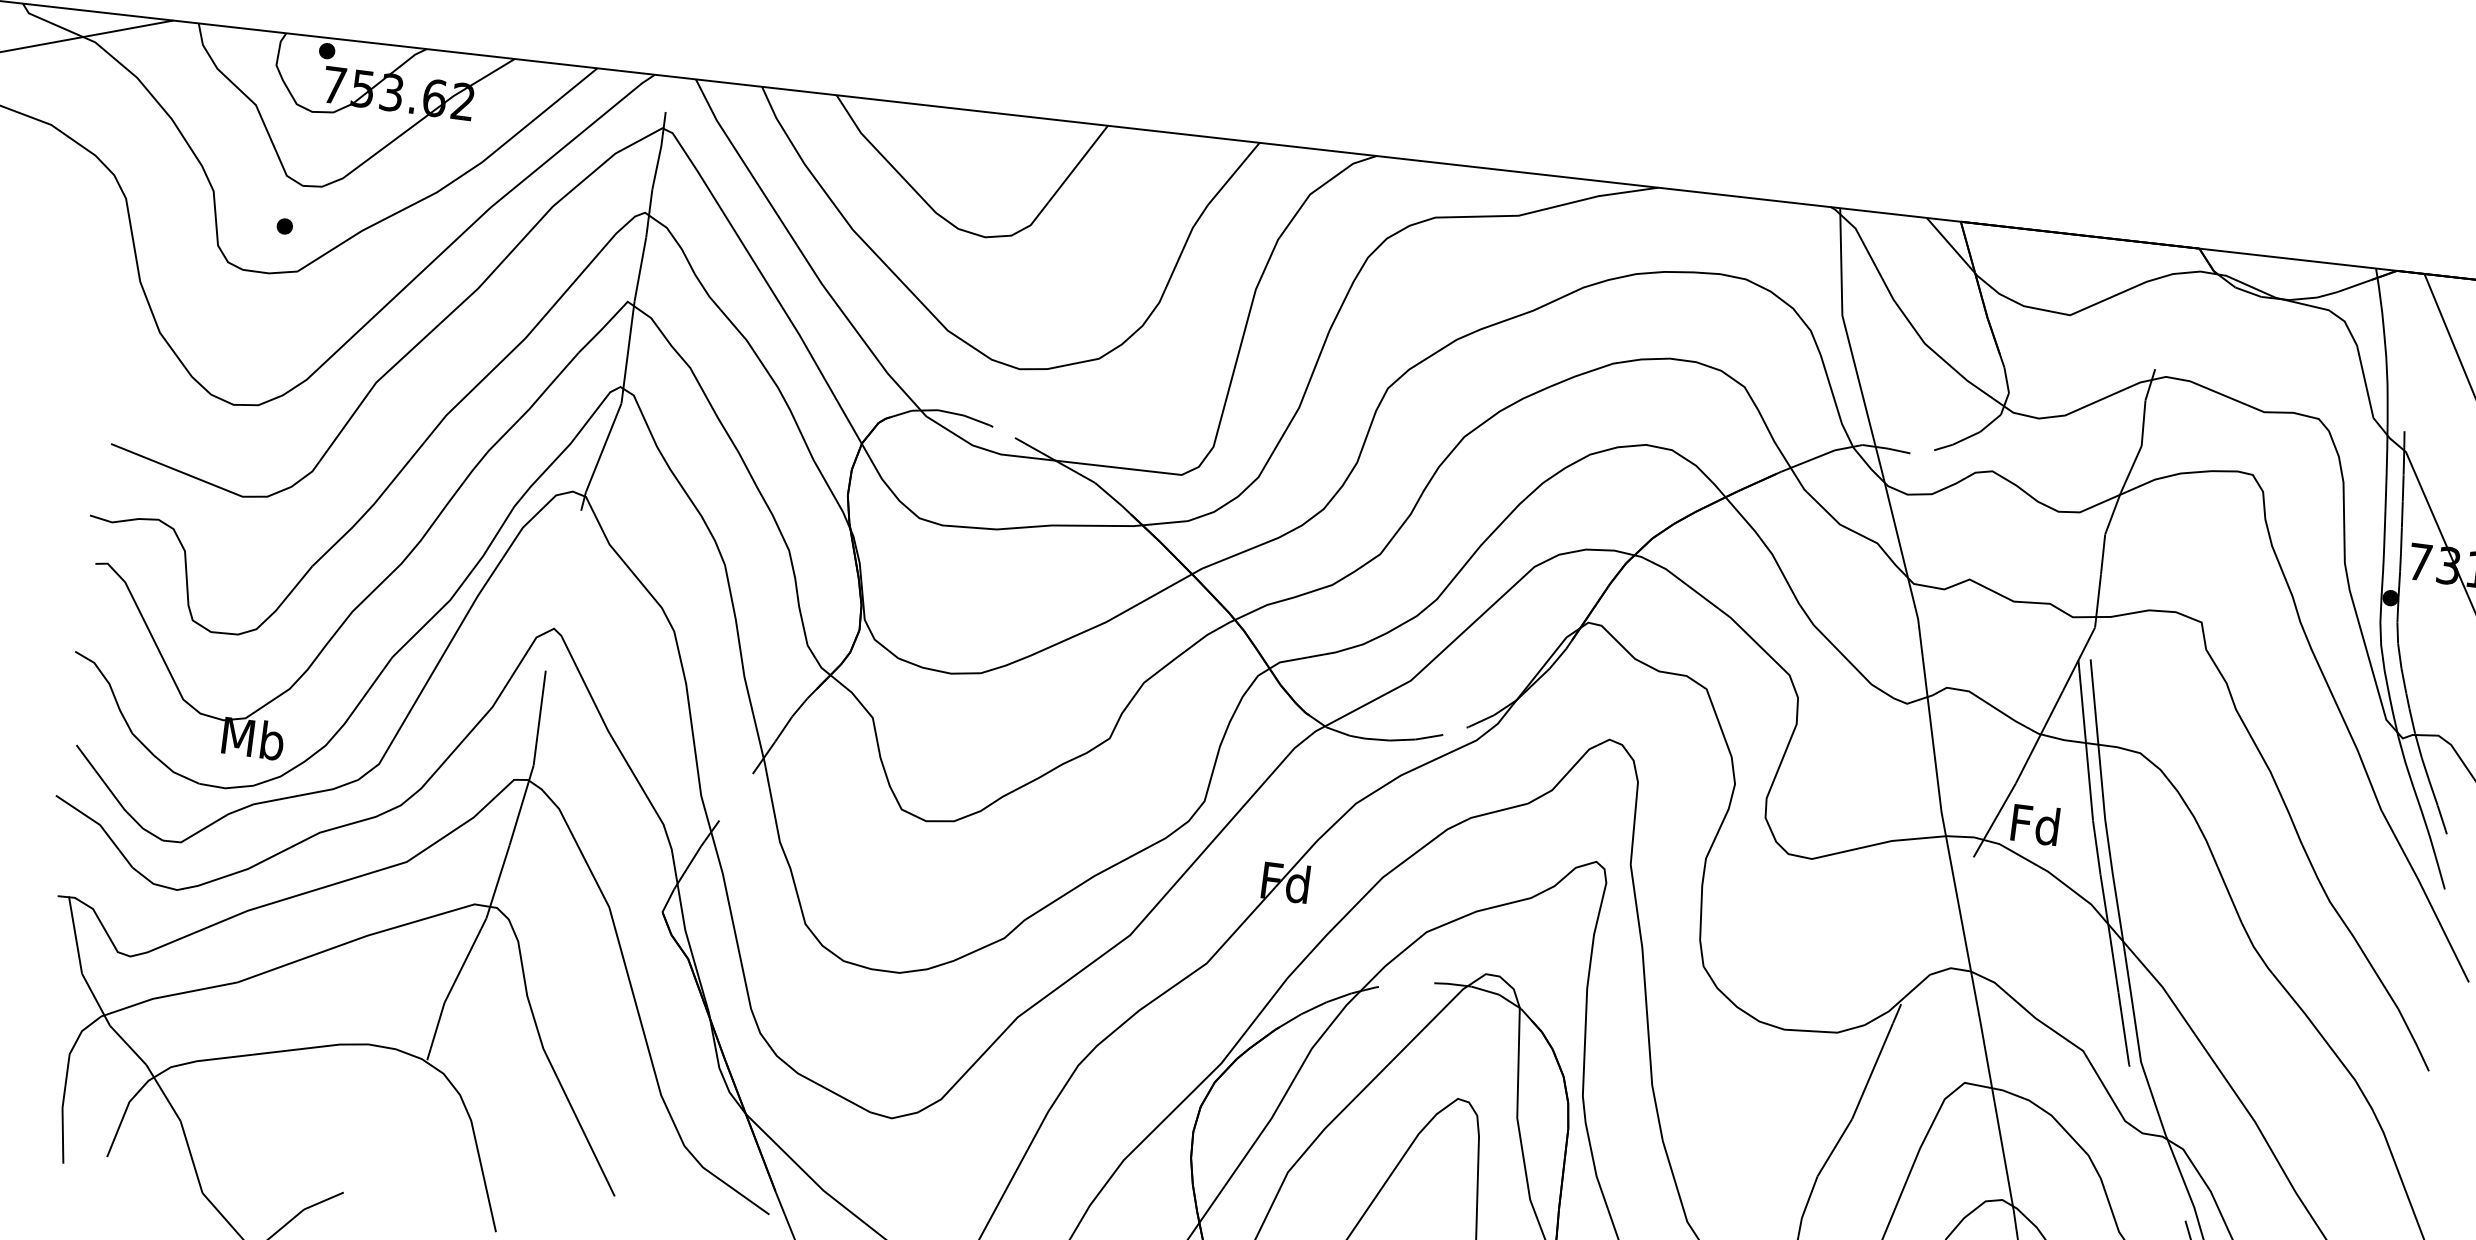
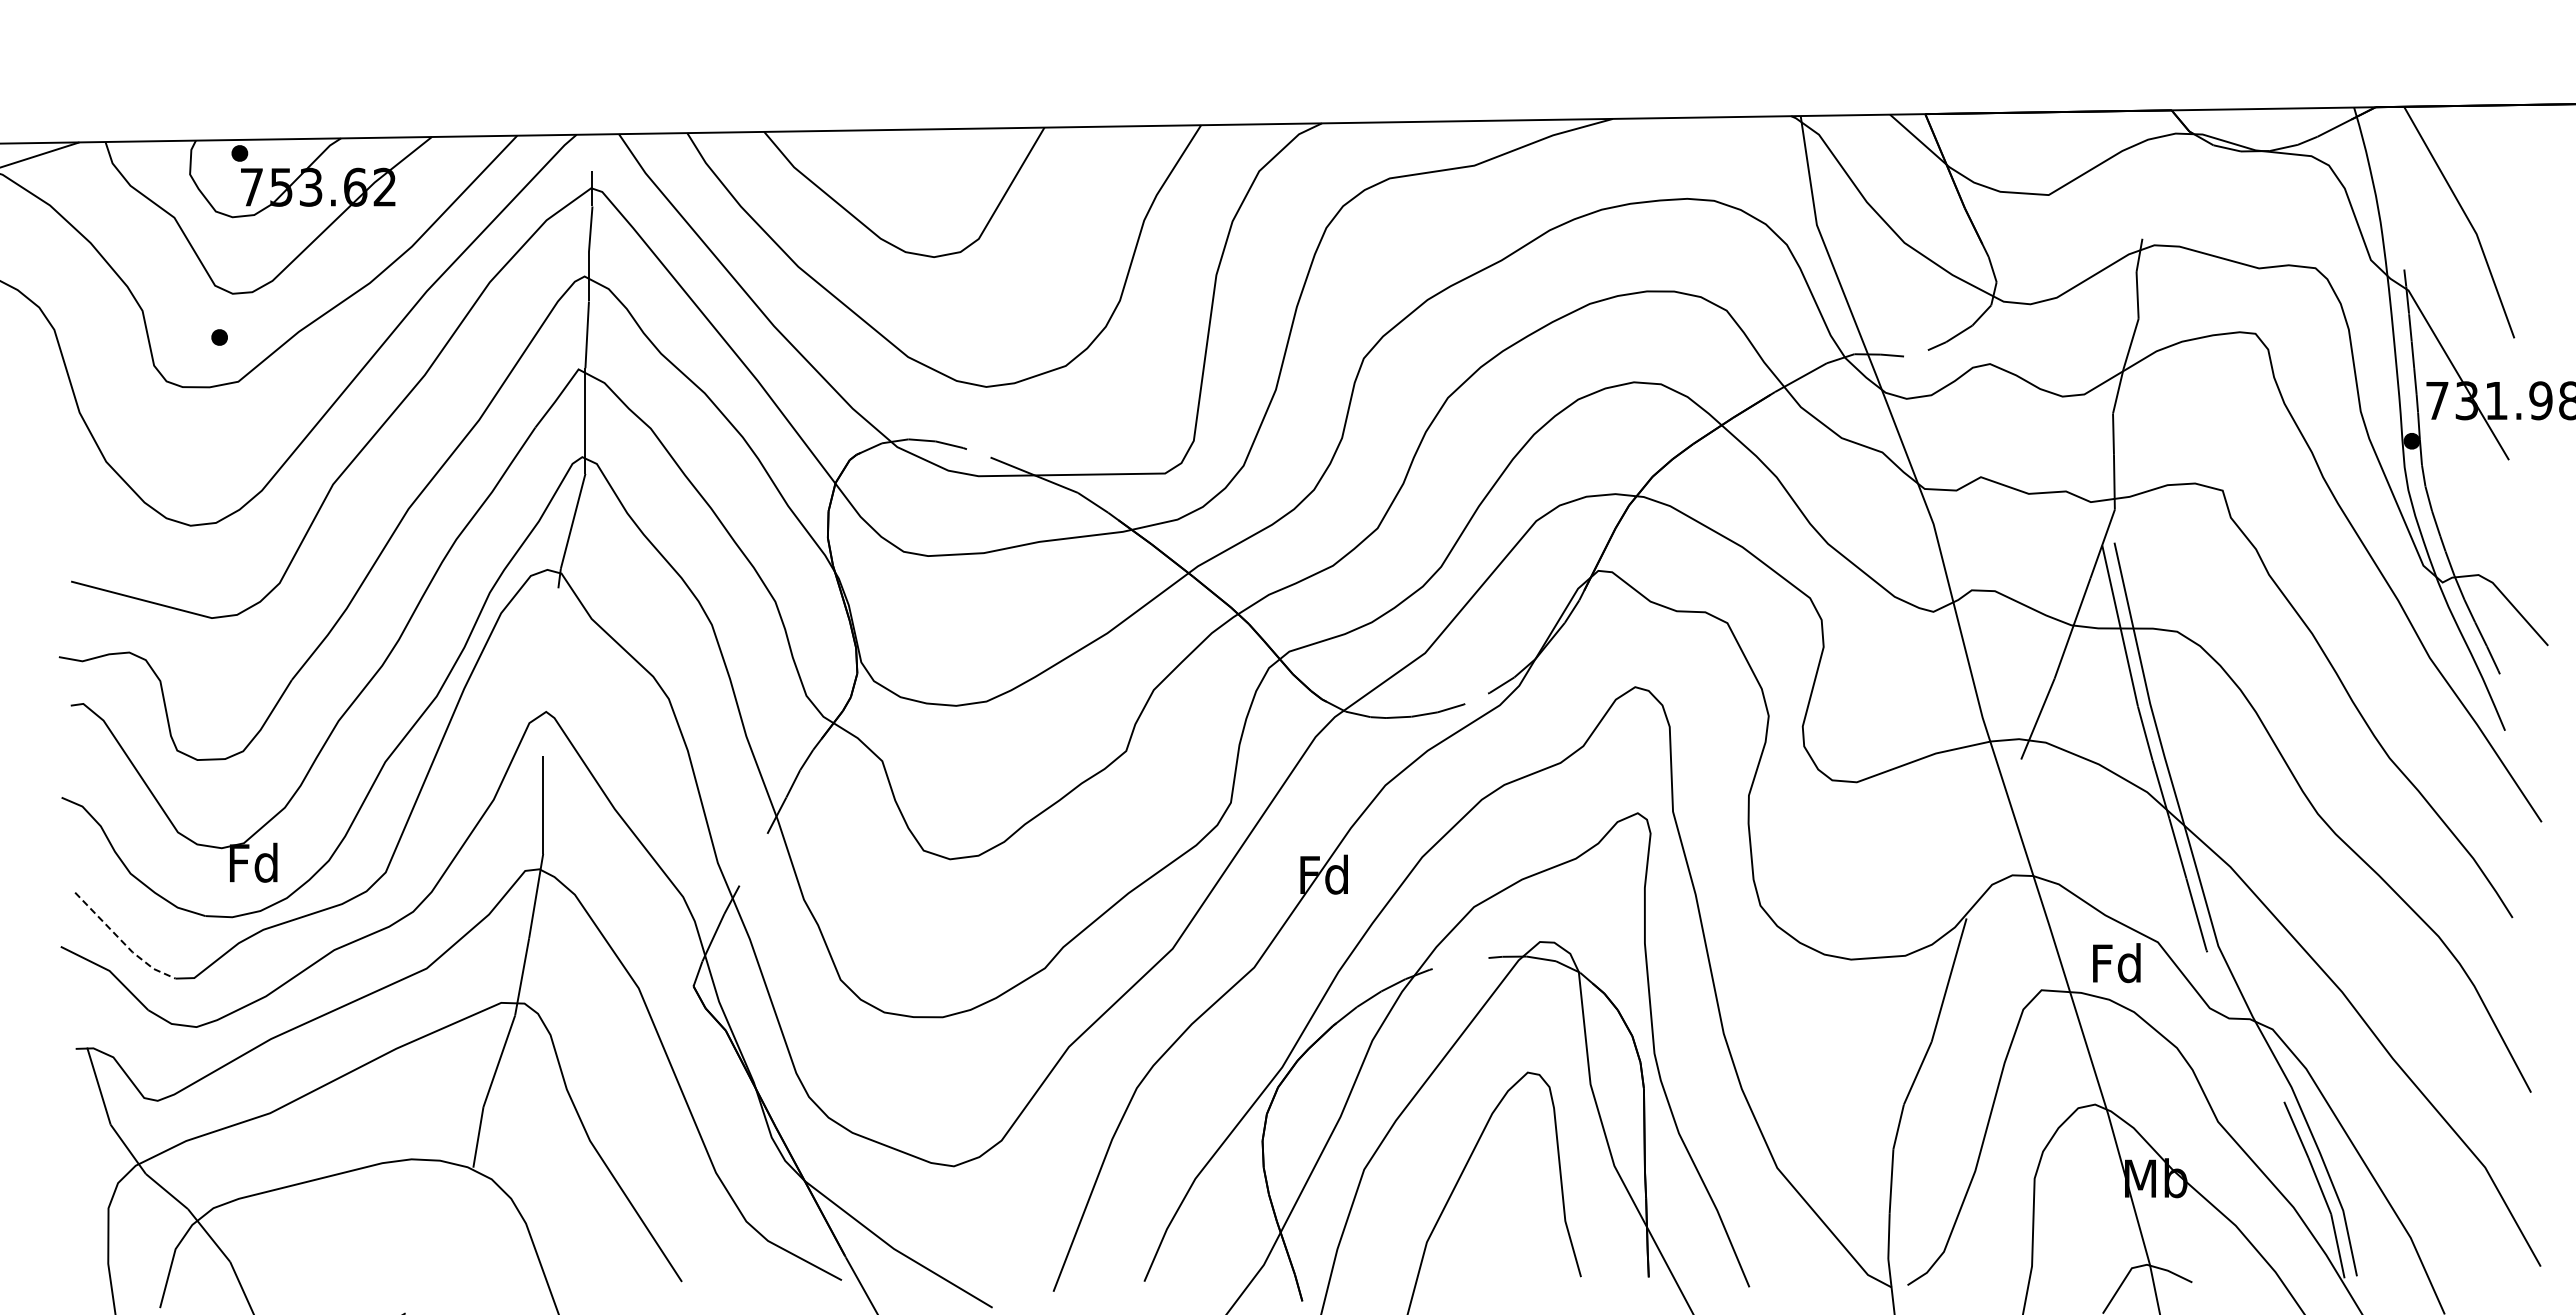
text: (253, 738) -> (254, 862), Mb -> Fd
line: (116, 798) -> (122, 941), solid -> dashed
text: (2035, 824) -> (2116, 963), moved

